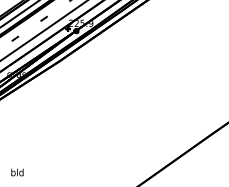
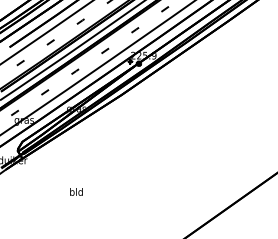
text: (17, 172) -> (76, 191), moved

